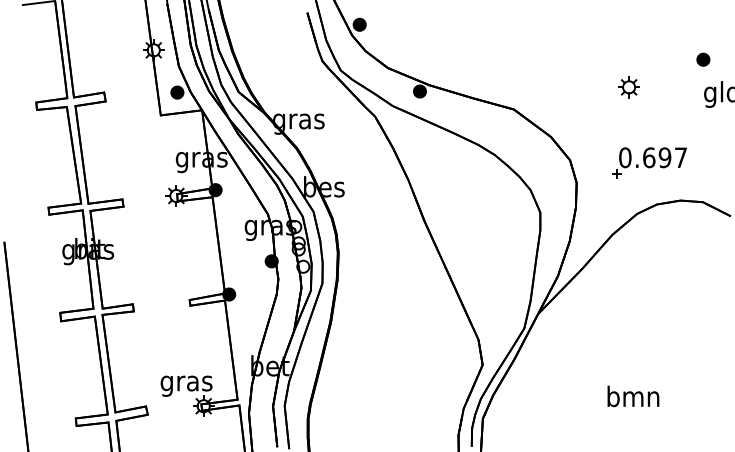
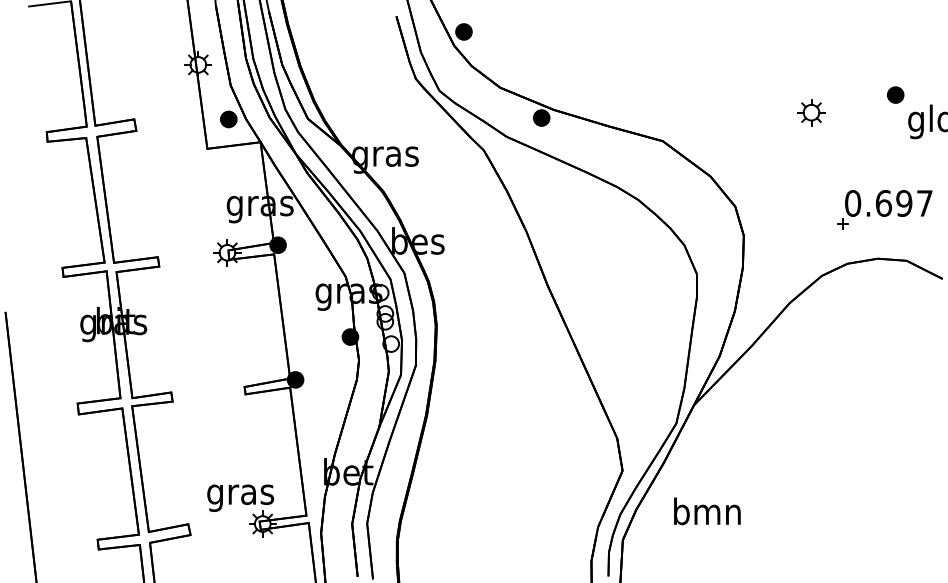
part: (703, 59) -> (895, 94), moved
part: (649, 162) -> (884, 209), moved
text: (633, 396) -> (707, 511), moved

